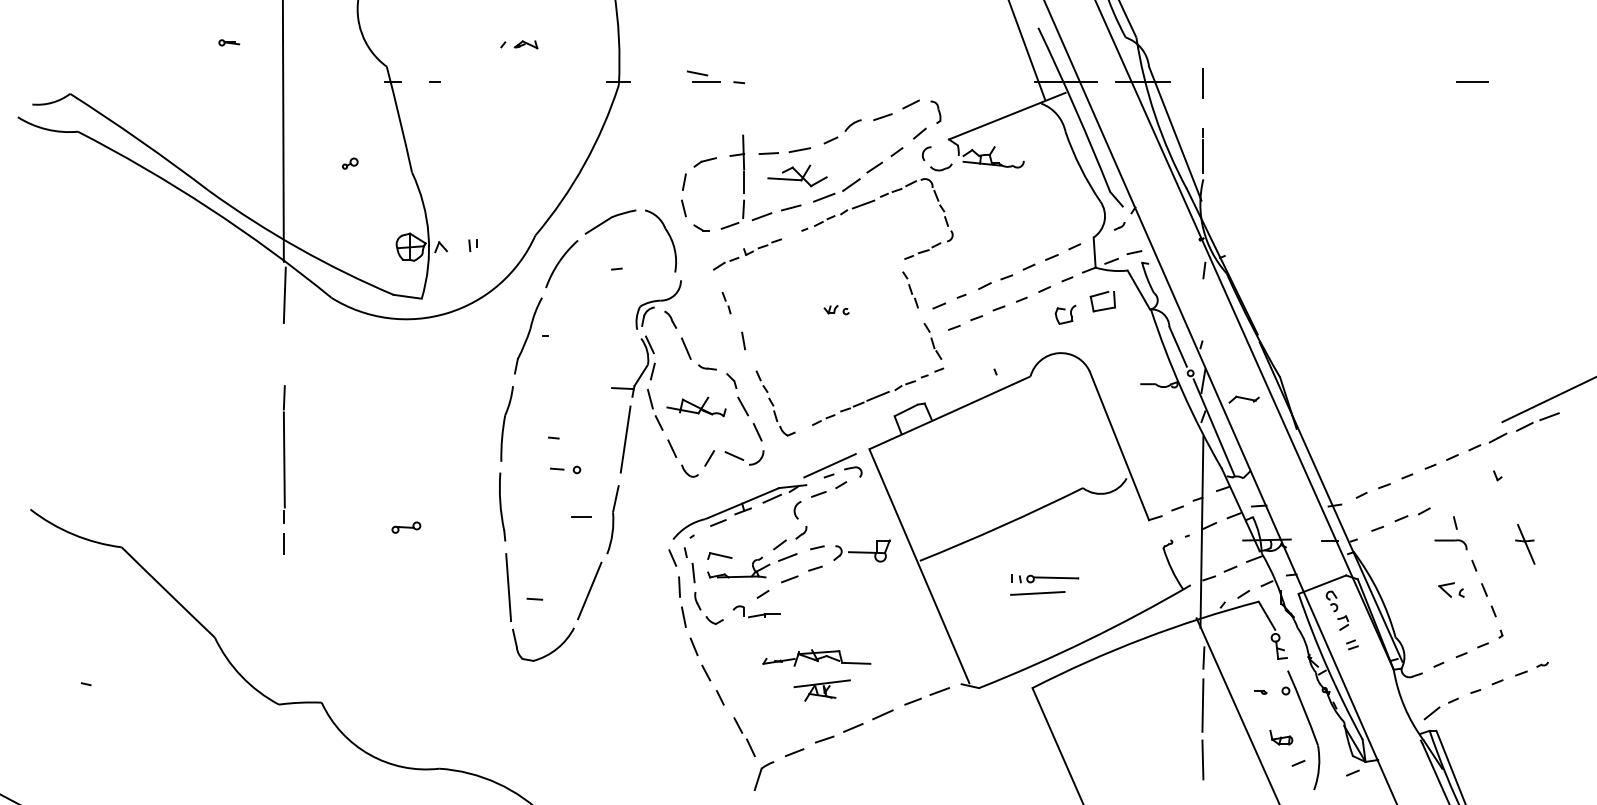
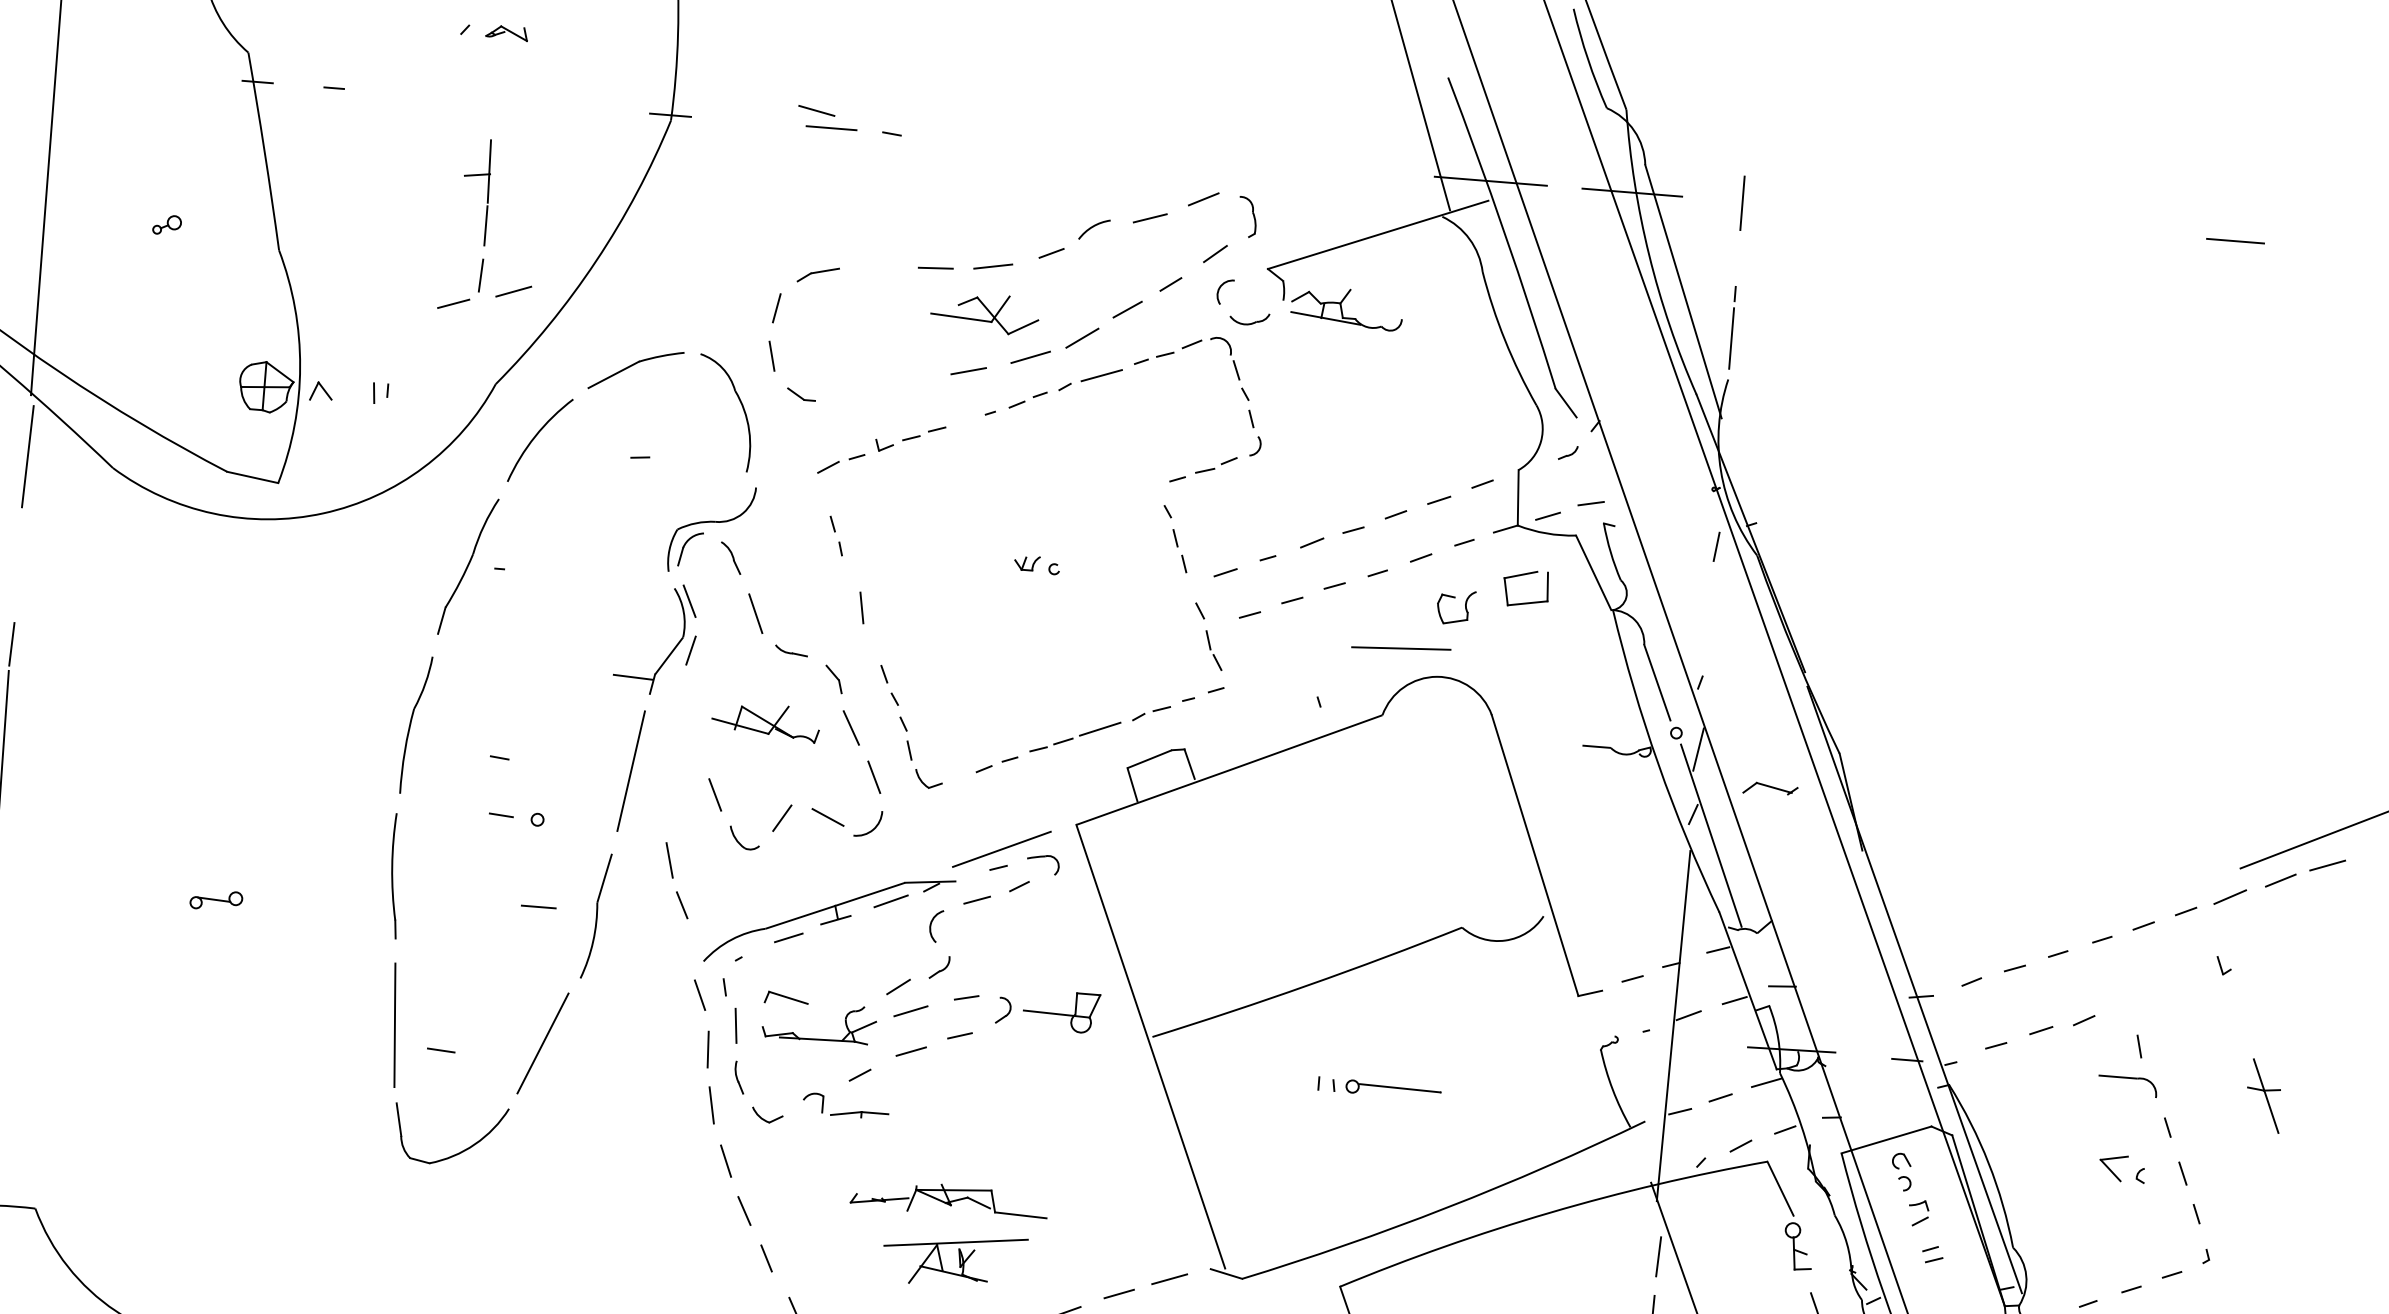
part: (746, 181) -> (490, 224), moved
part: (655, 409) -> (677, 879), moved
line: (1037, 593) -> (1400, 648), moved
part: (821, 690) -> (953, 1259), size x1.4

